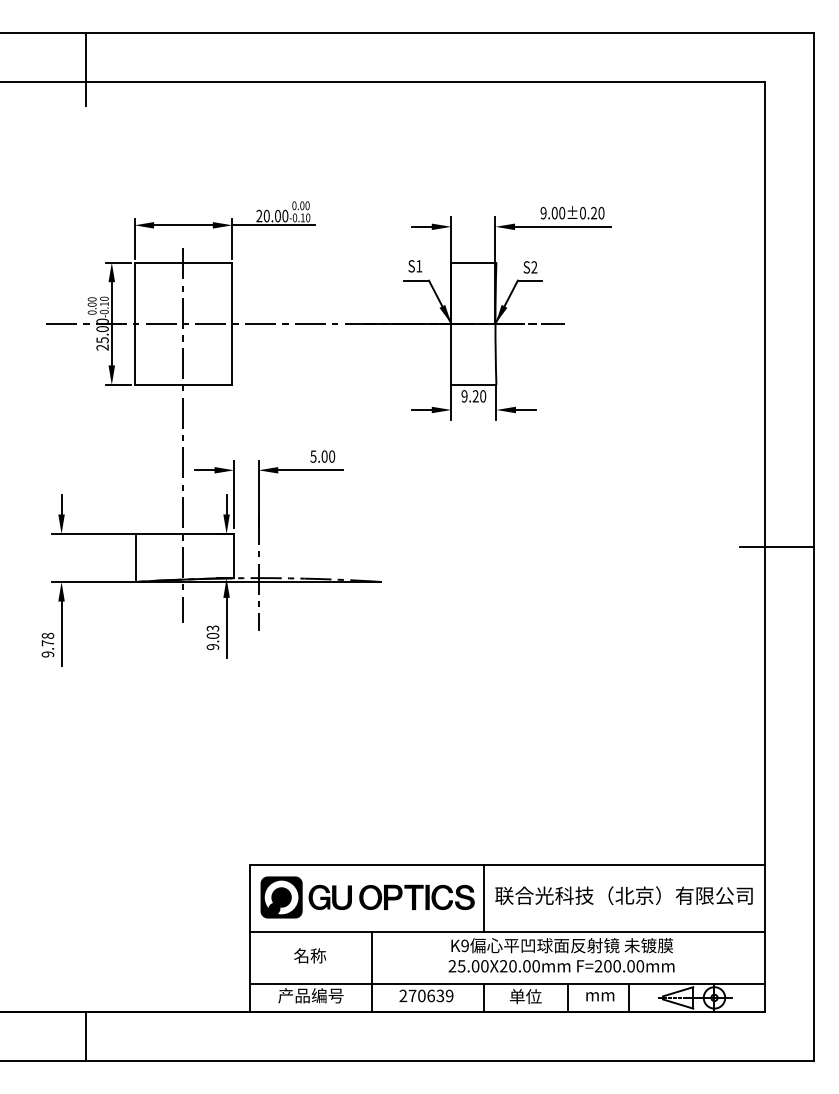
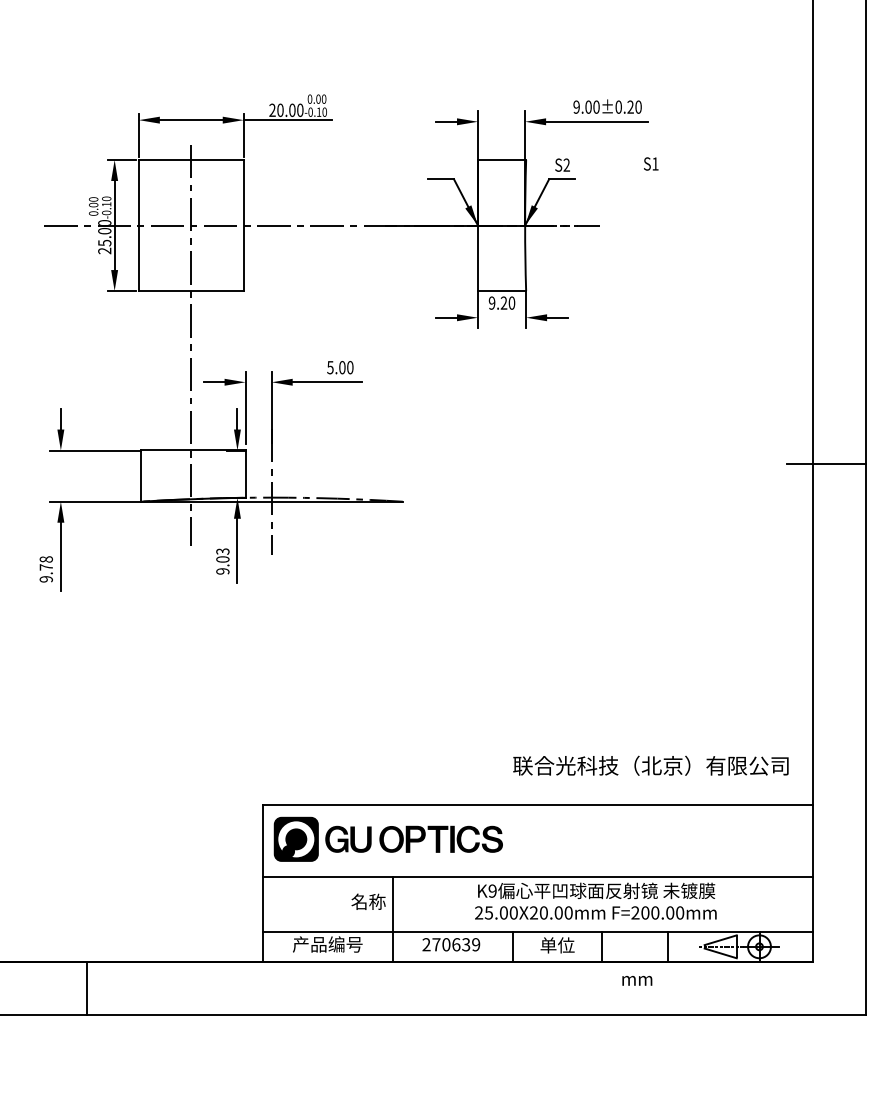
text: (415, 266) -> (651, 164), moved
text: (623, 895) -> (650, 765), moved
line: (483, 898) -> (512, 840), removed
text: (309, 955) -> (367, 901), moved
text: (600, 996) -> (637, 980), moved

